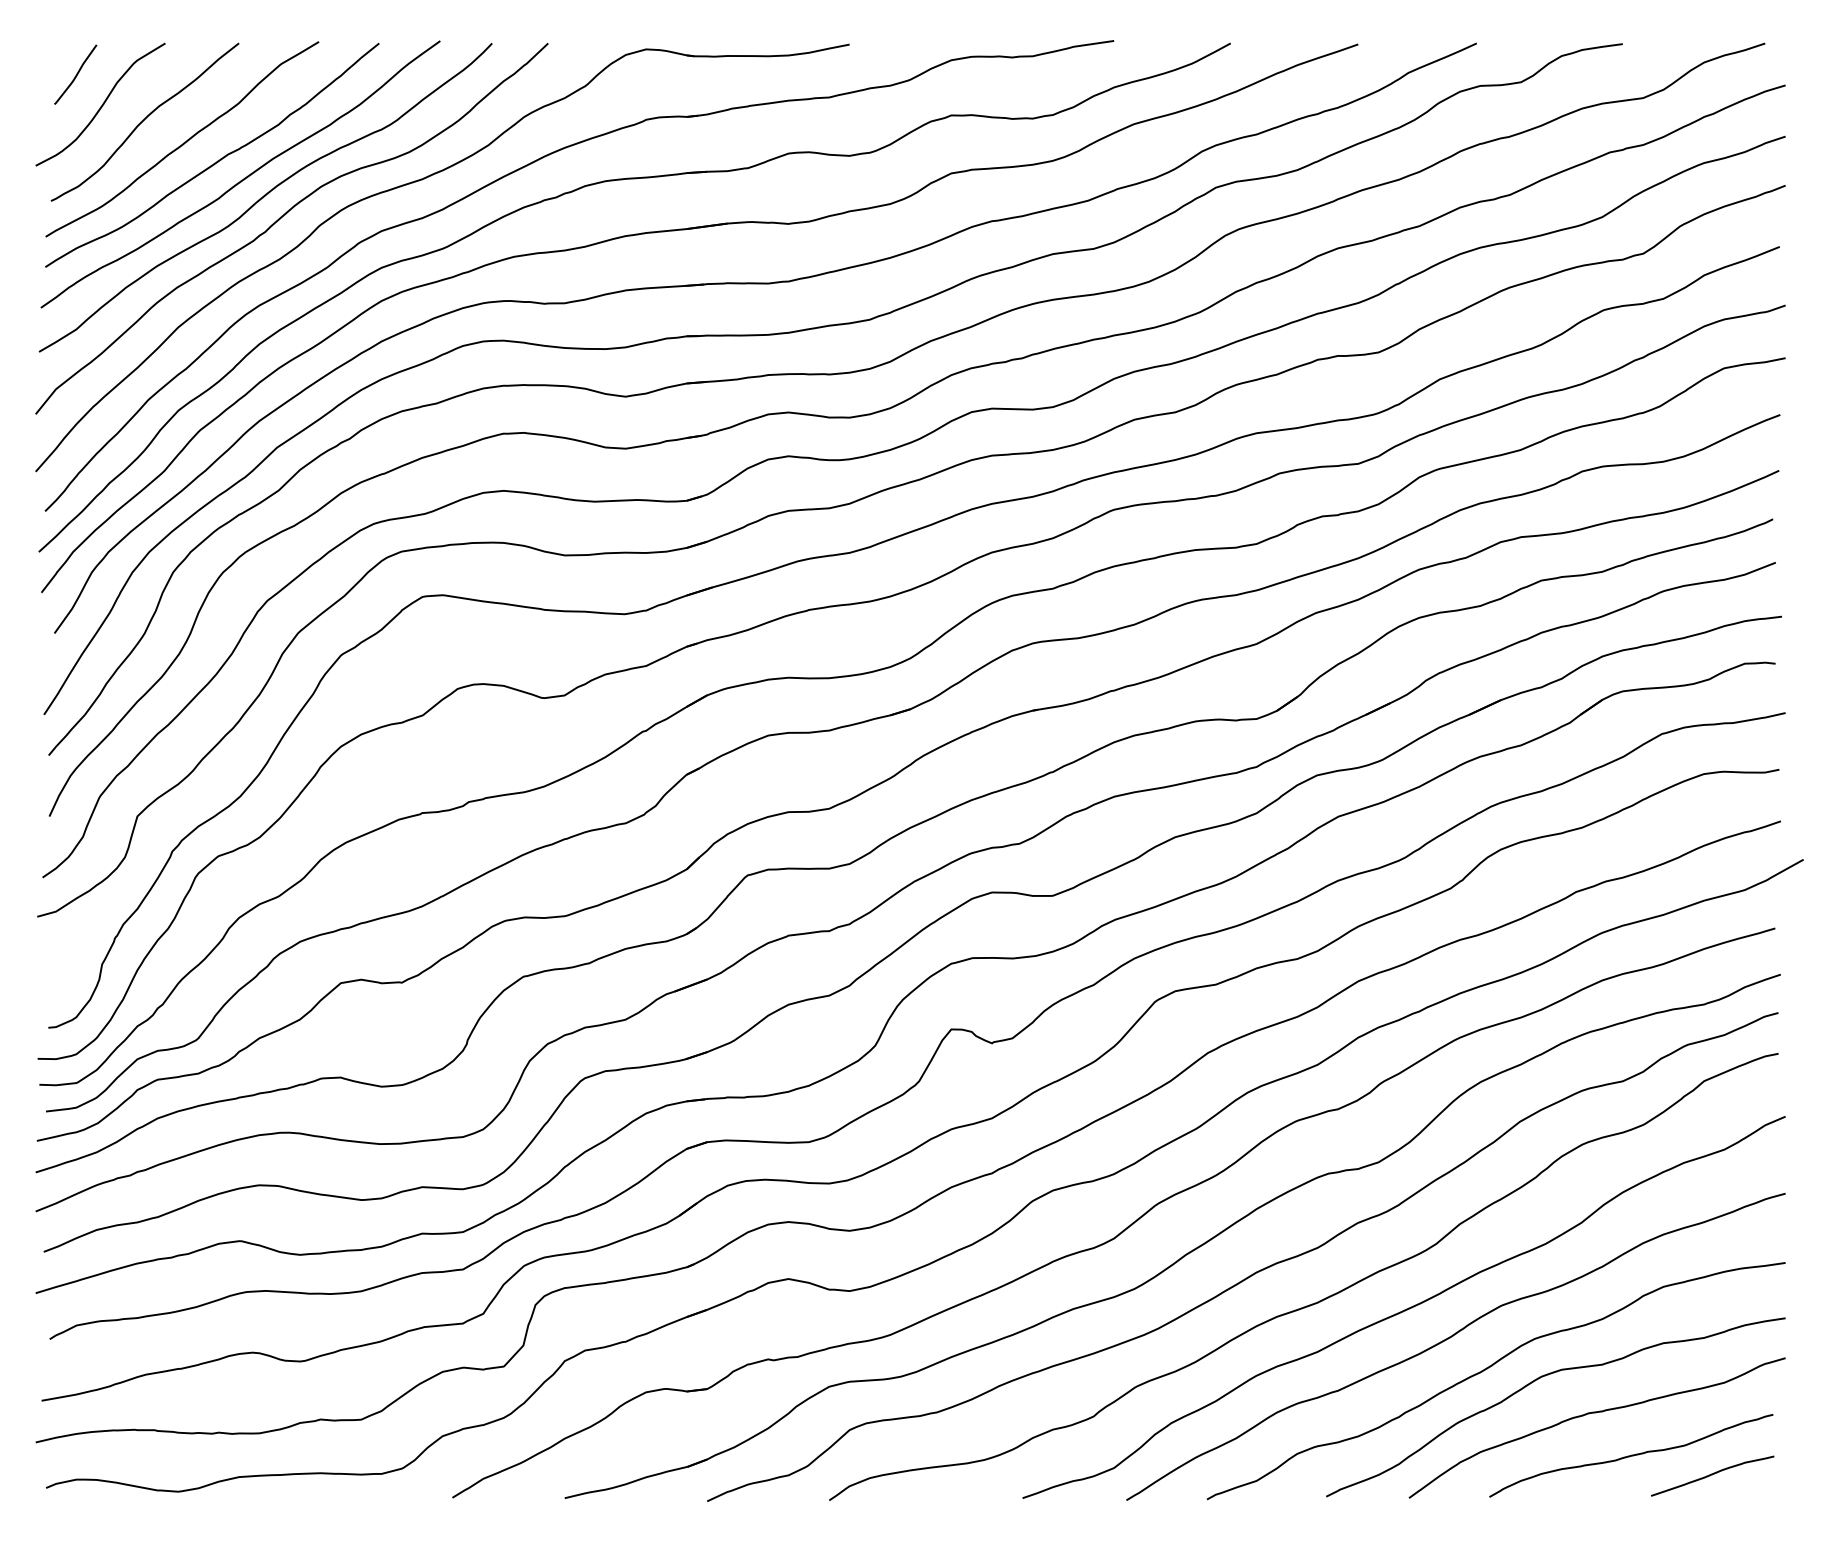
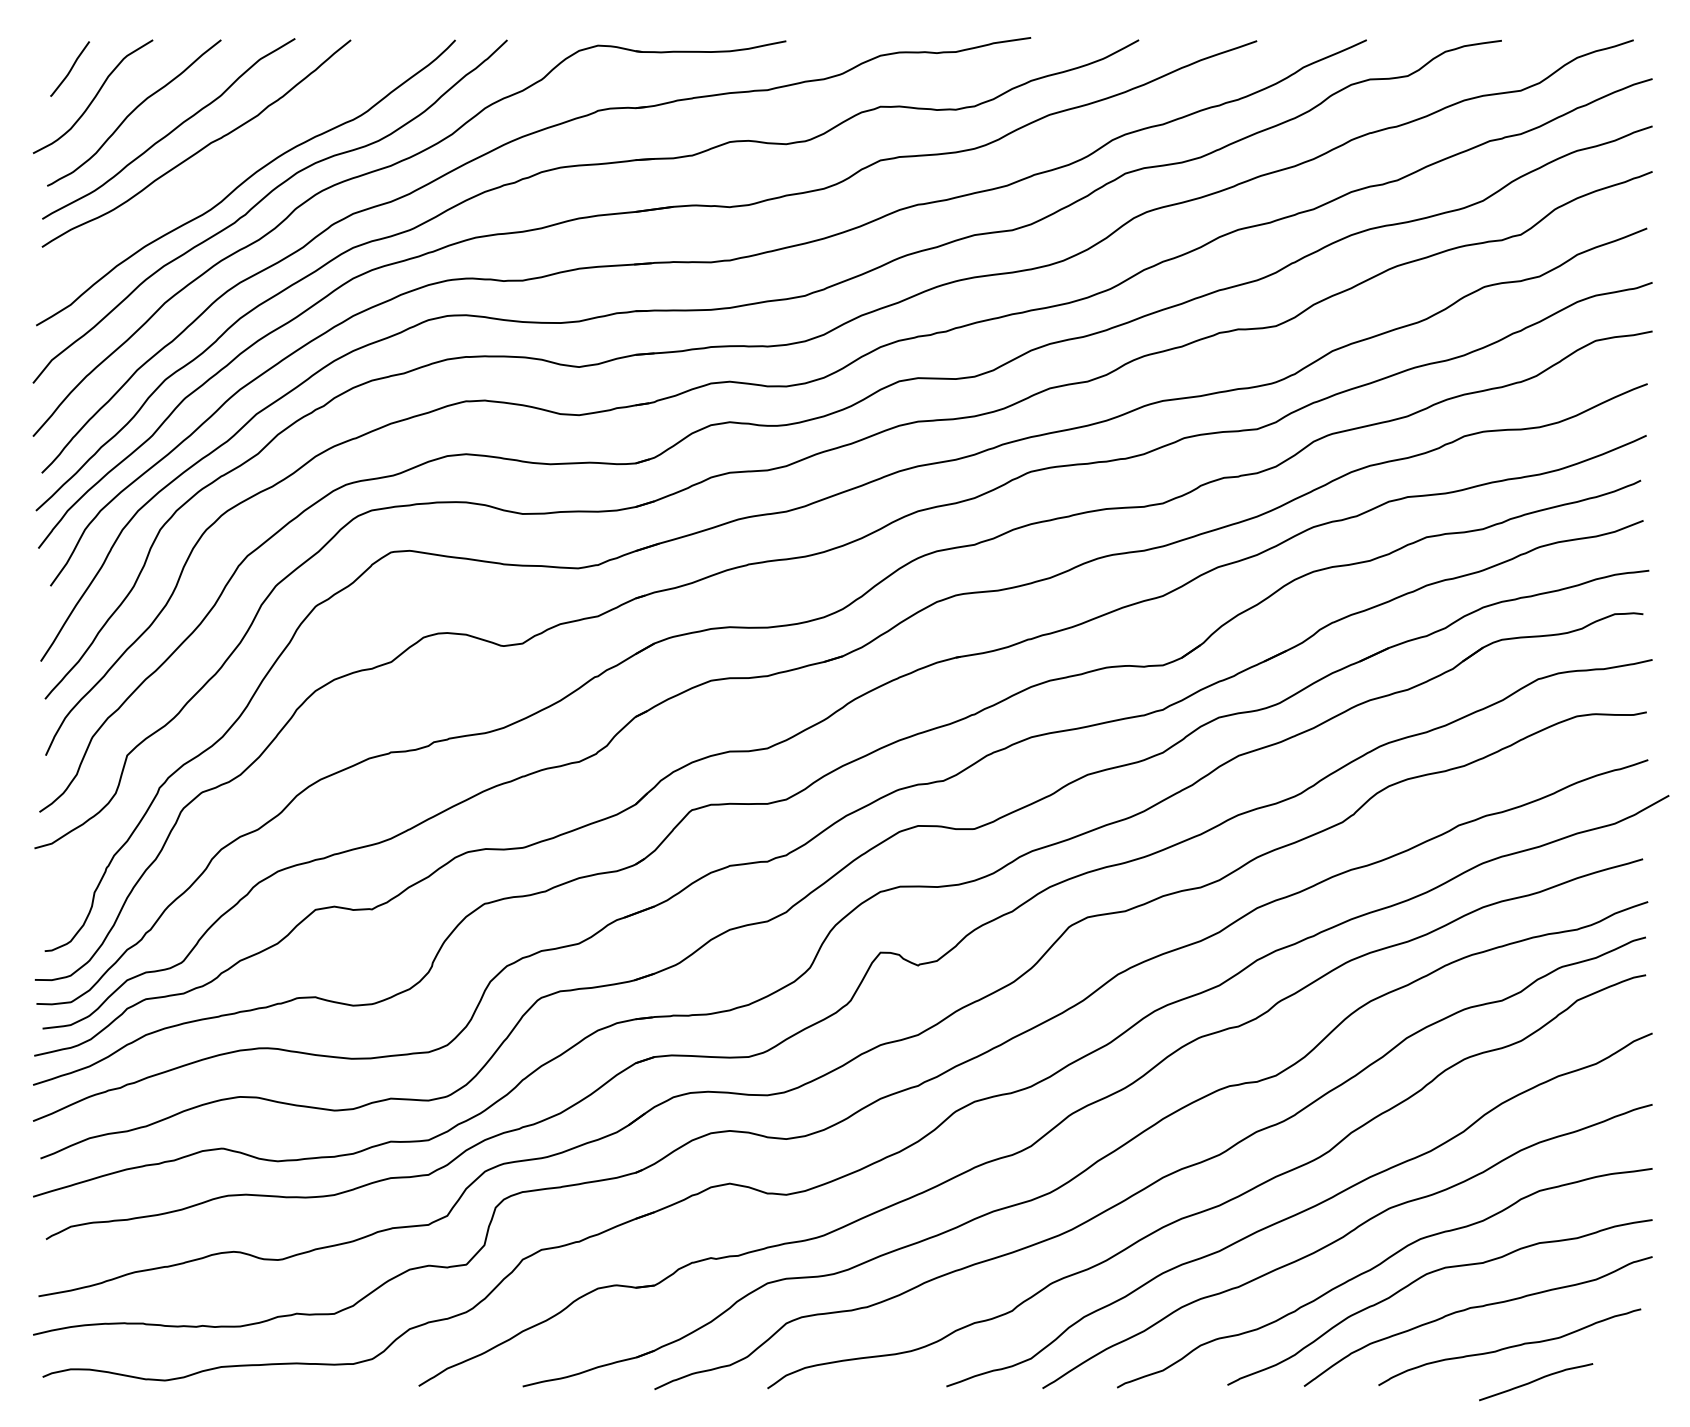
curve: (242, 178) -> (224, 165), removed
curve: (1713, 1475) -> (1536, 1381), moved

